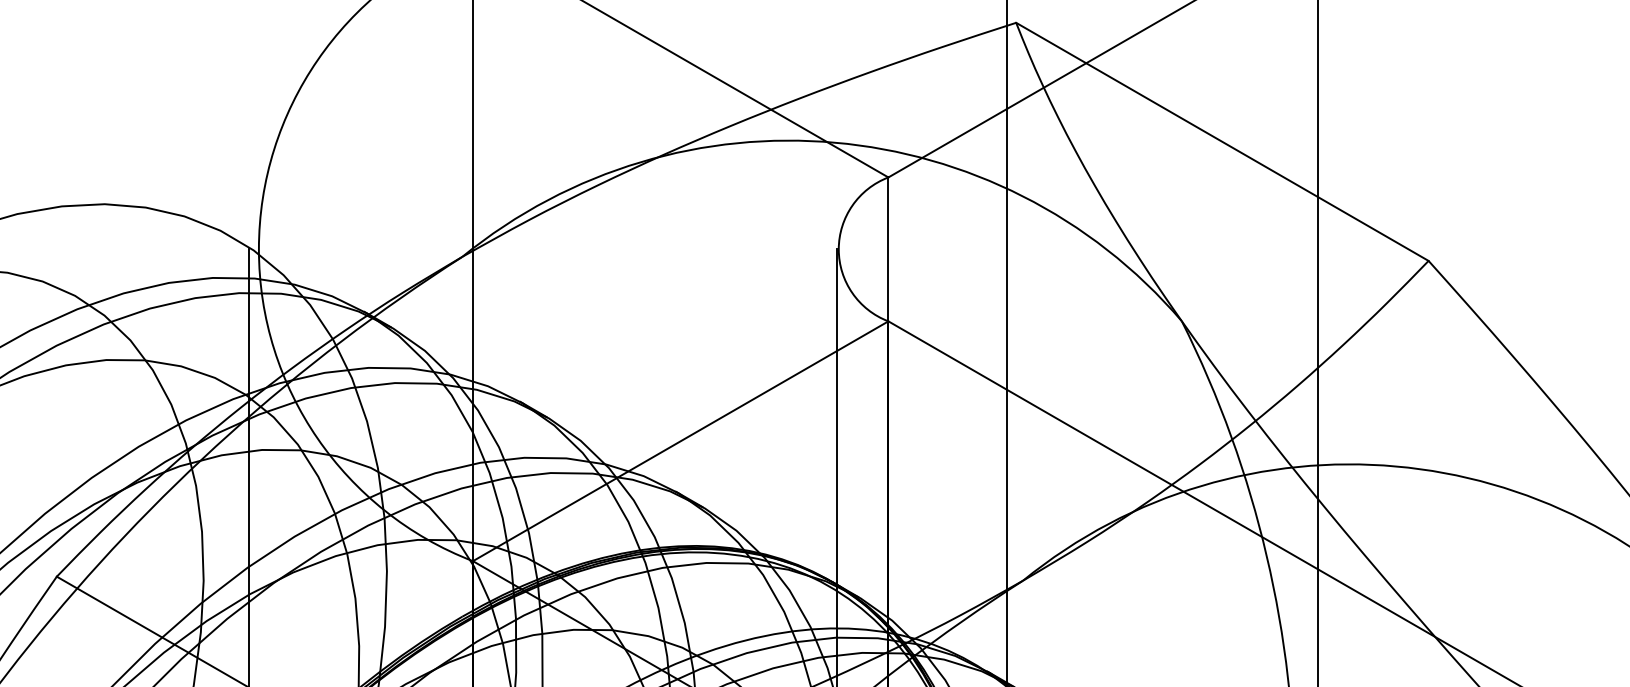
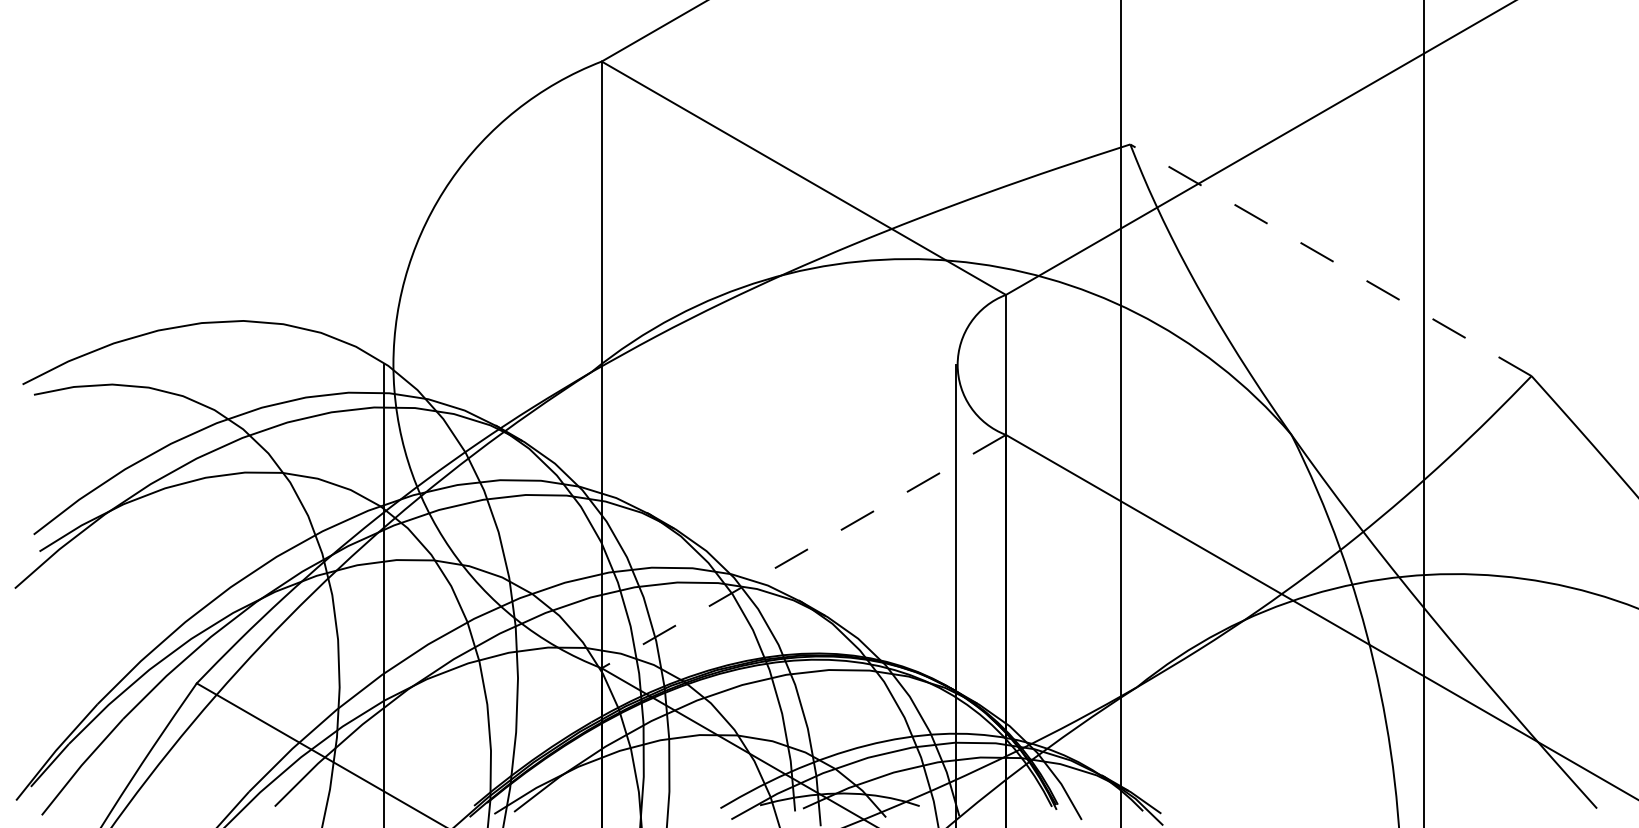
line: (1221, 142) -> (1330, 260), solid -> dashed
line: (680, 441) -> (803, 551), solid -> dashed

